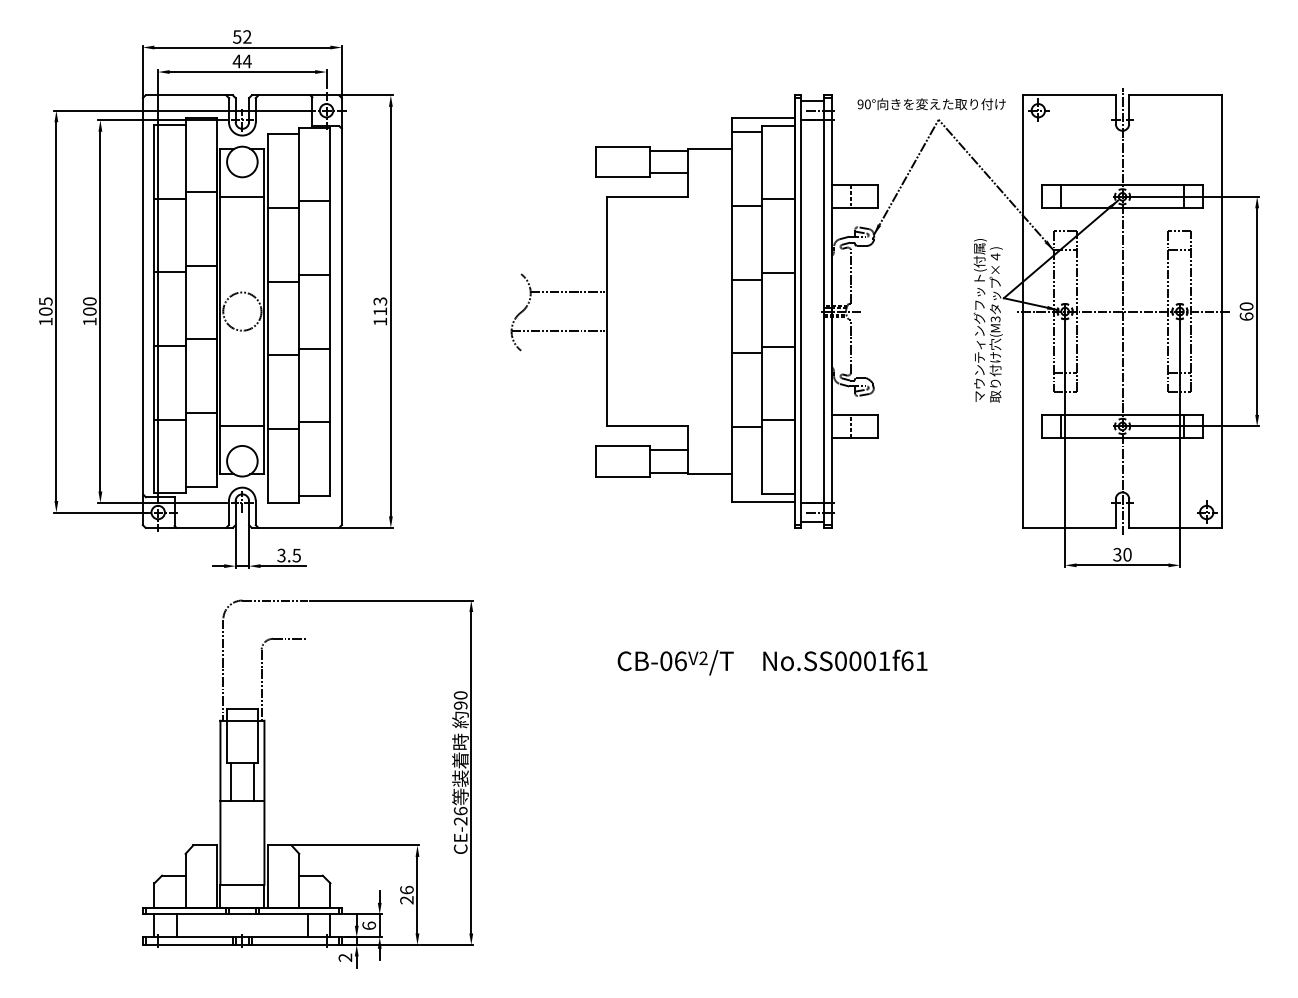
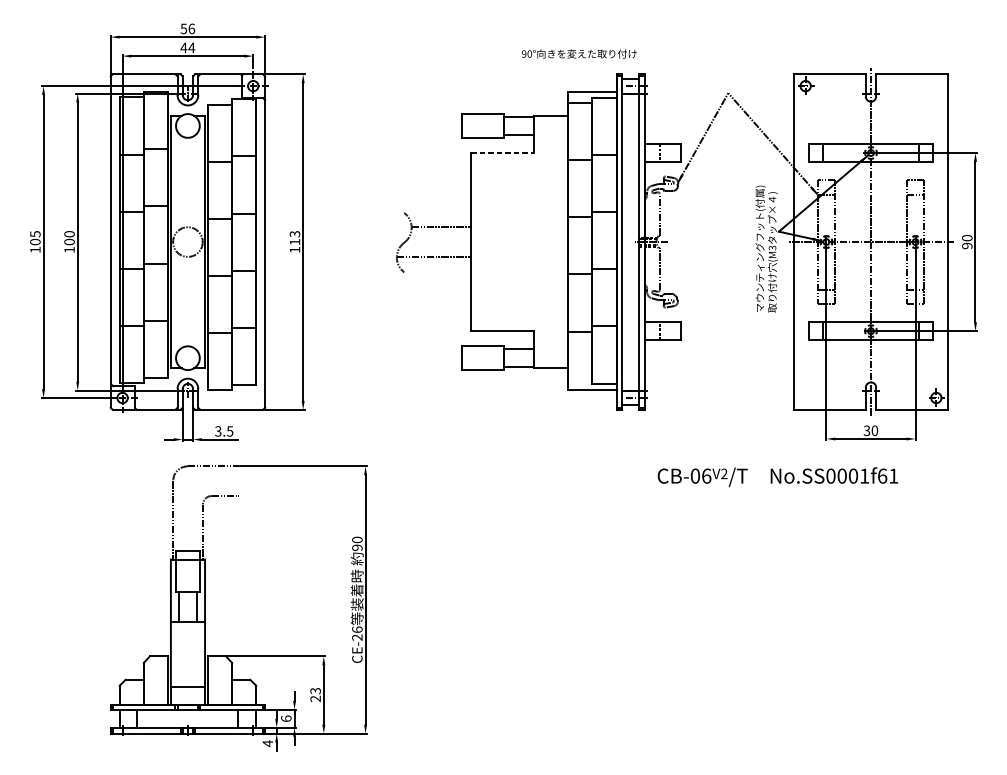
text: (247, 36) -> (191, 28), 52 -> 56
text: (931, 104) -> (579, 54), moved
line: (242, 196) -> (188, 152), removed
line: (648, 196) -> (503, 152), solid -> dashed
text: (1246, 316) -> (967, 245), 60 -> 90
line: (242, 426) -> (188, 331), removed
text: (772, 662) -> (777, 477), moved
text: (406, 889) -> (315, 690), 26 -> 23
text: (345, 957) -> (267, 743), 2 -> 4

